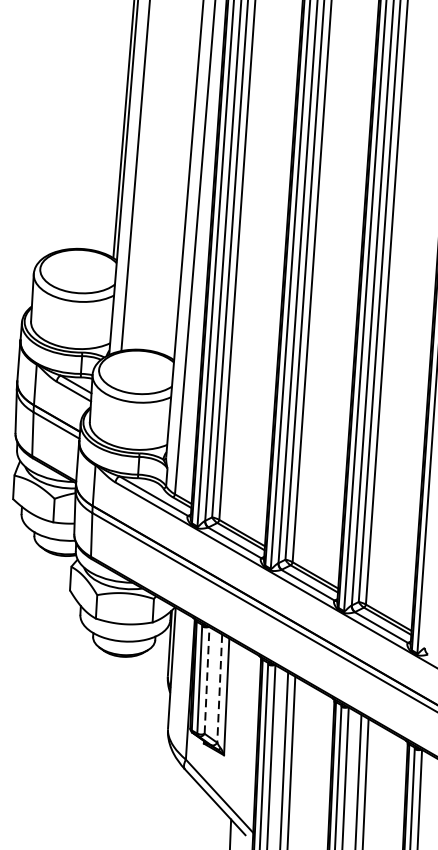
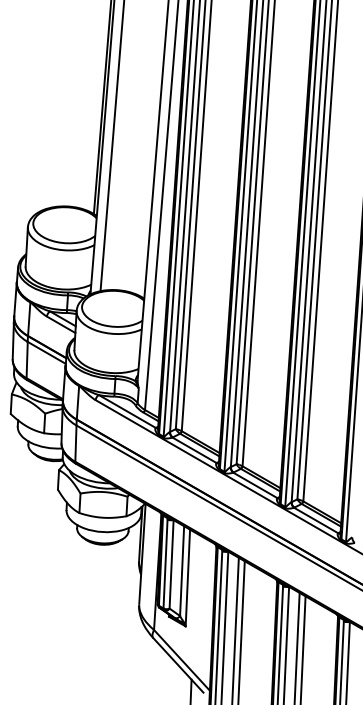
line: (206, 679) -> (171, 563), dashed -> solid
line: (220, 689) -> (182, 571), dashed -> solid

